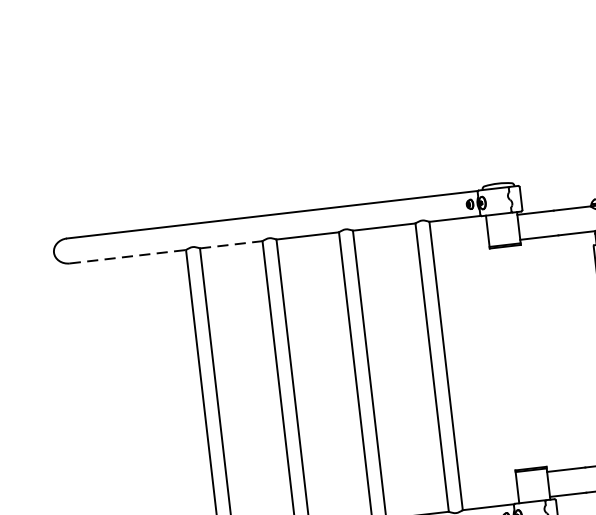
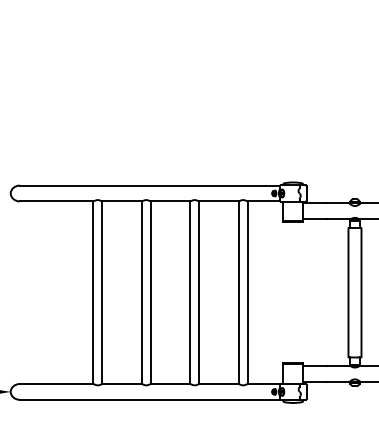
line: (231, 244) -> (122, 201), dashed -> solid
line: (127, 256) -> (56, 201), dashed -> solid

